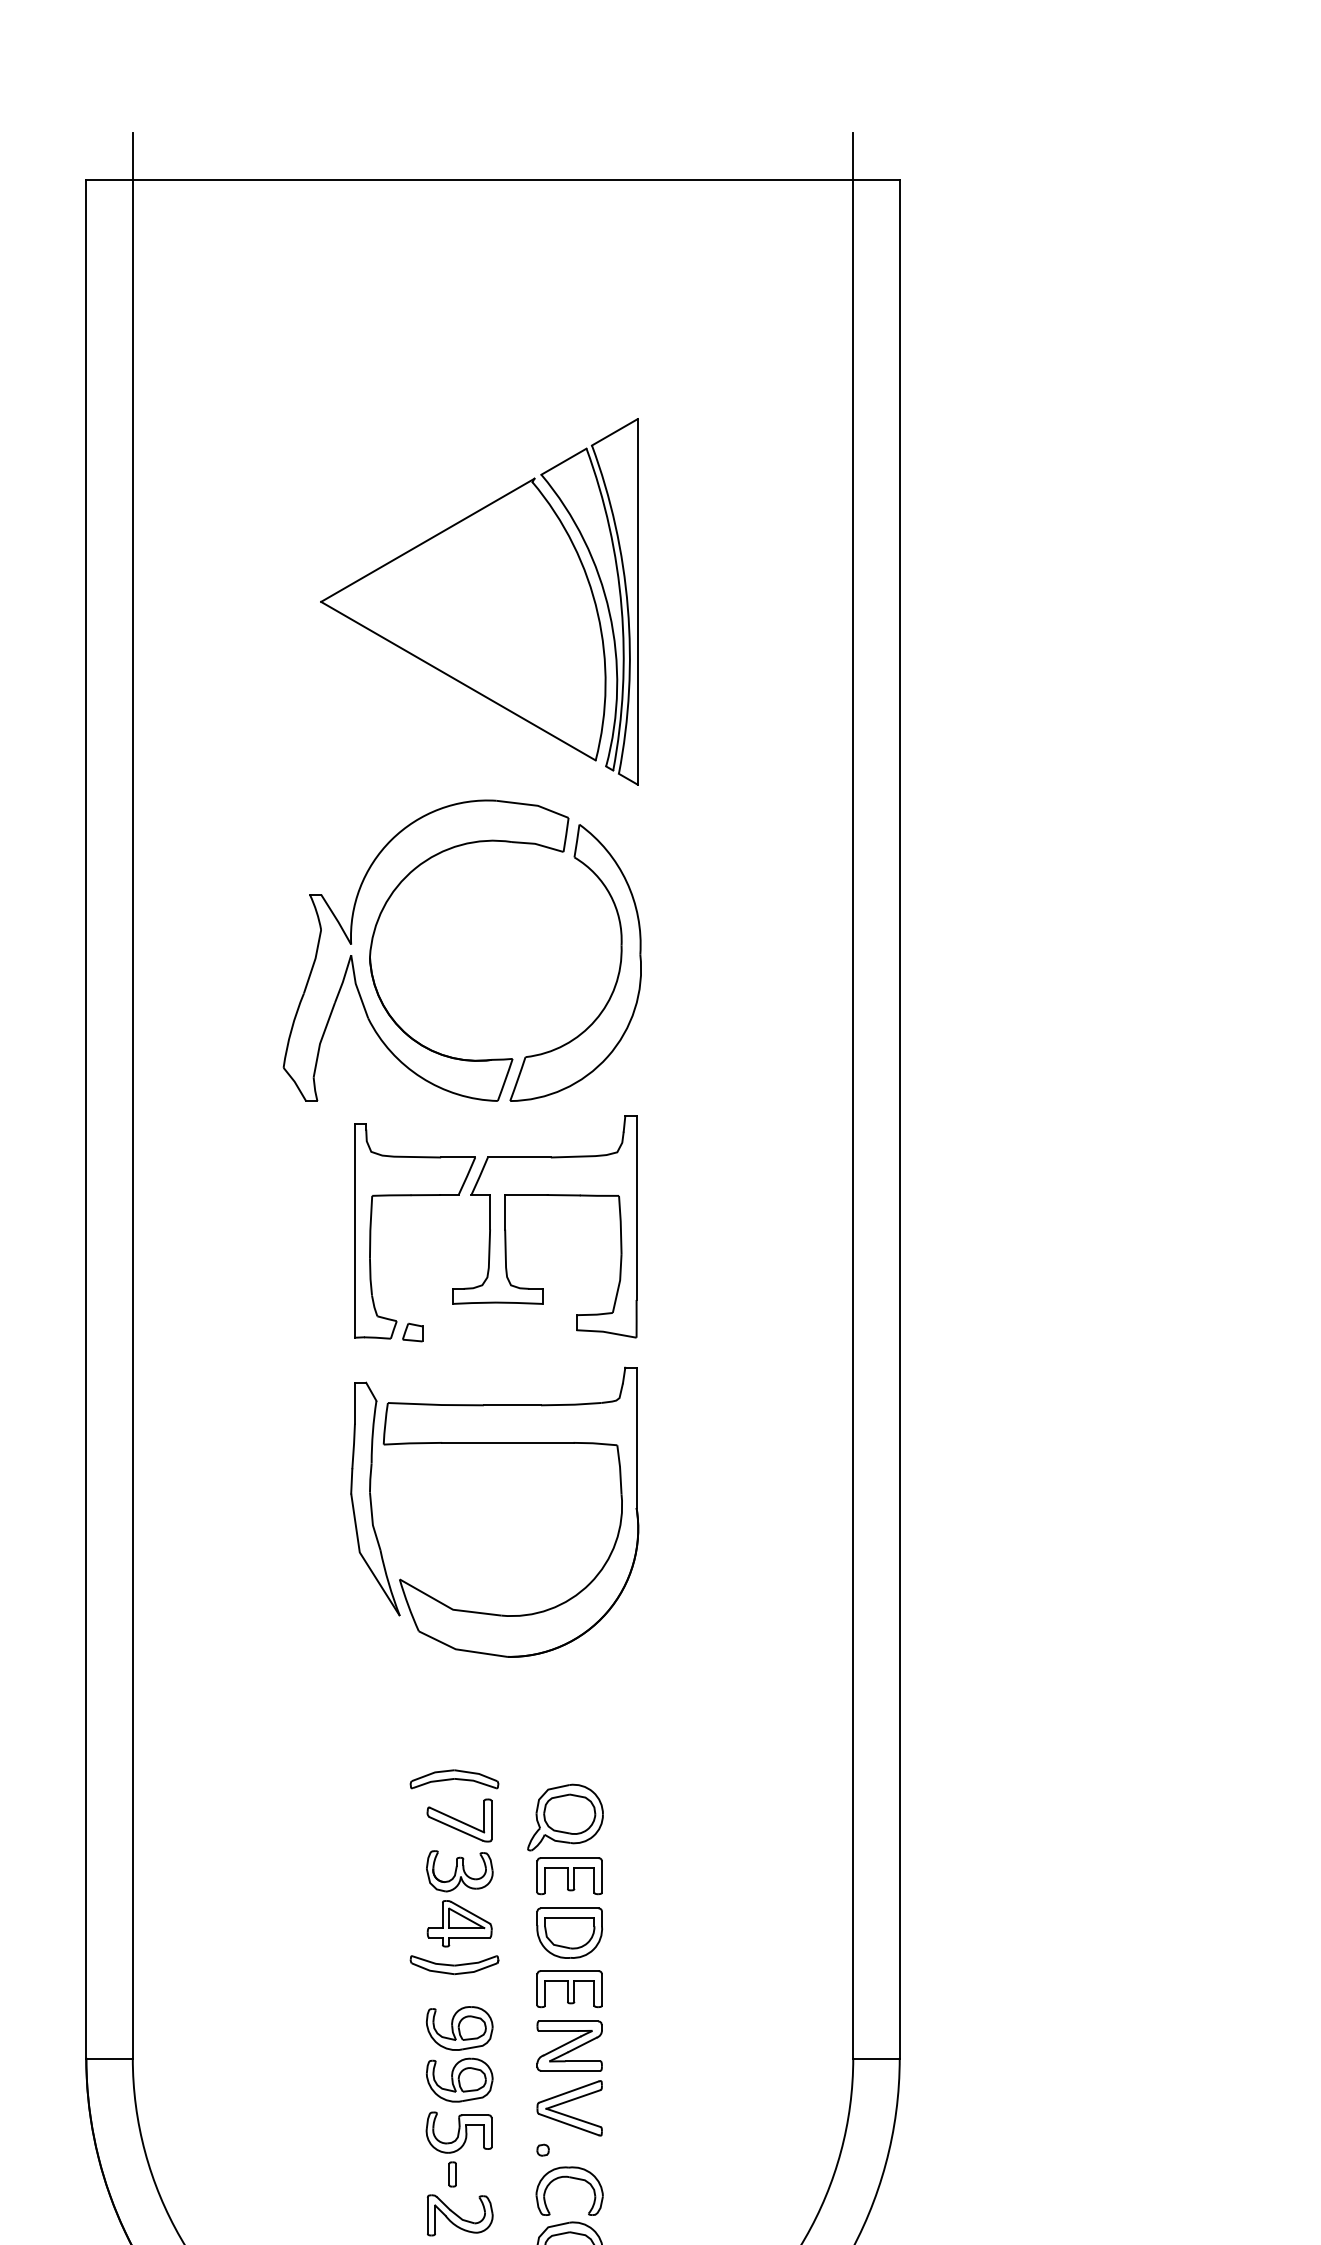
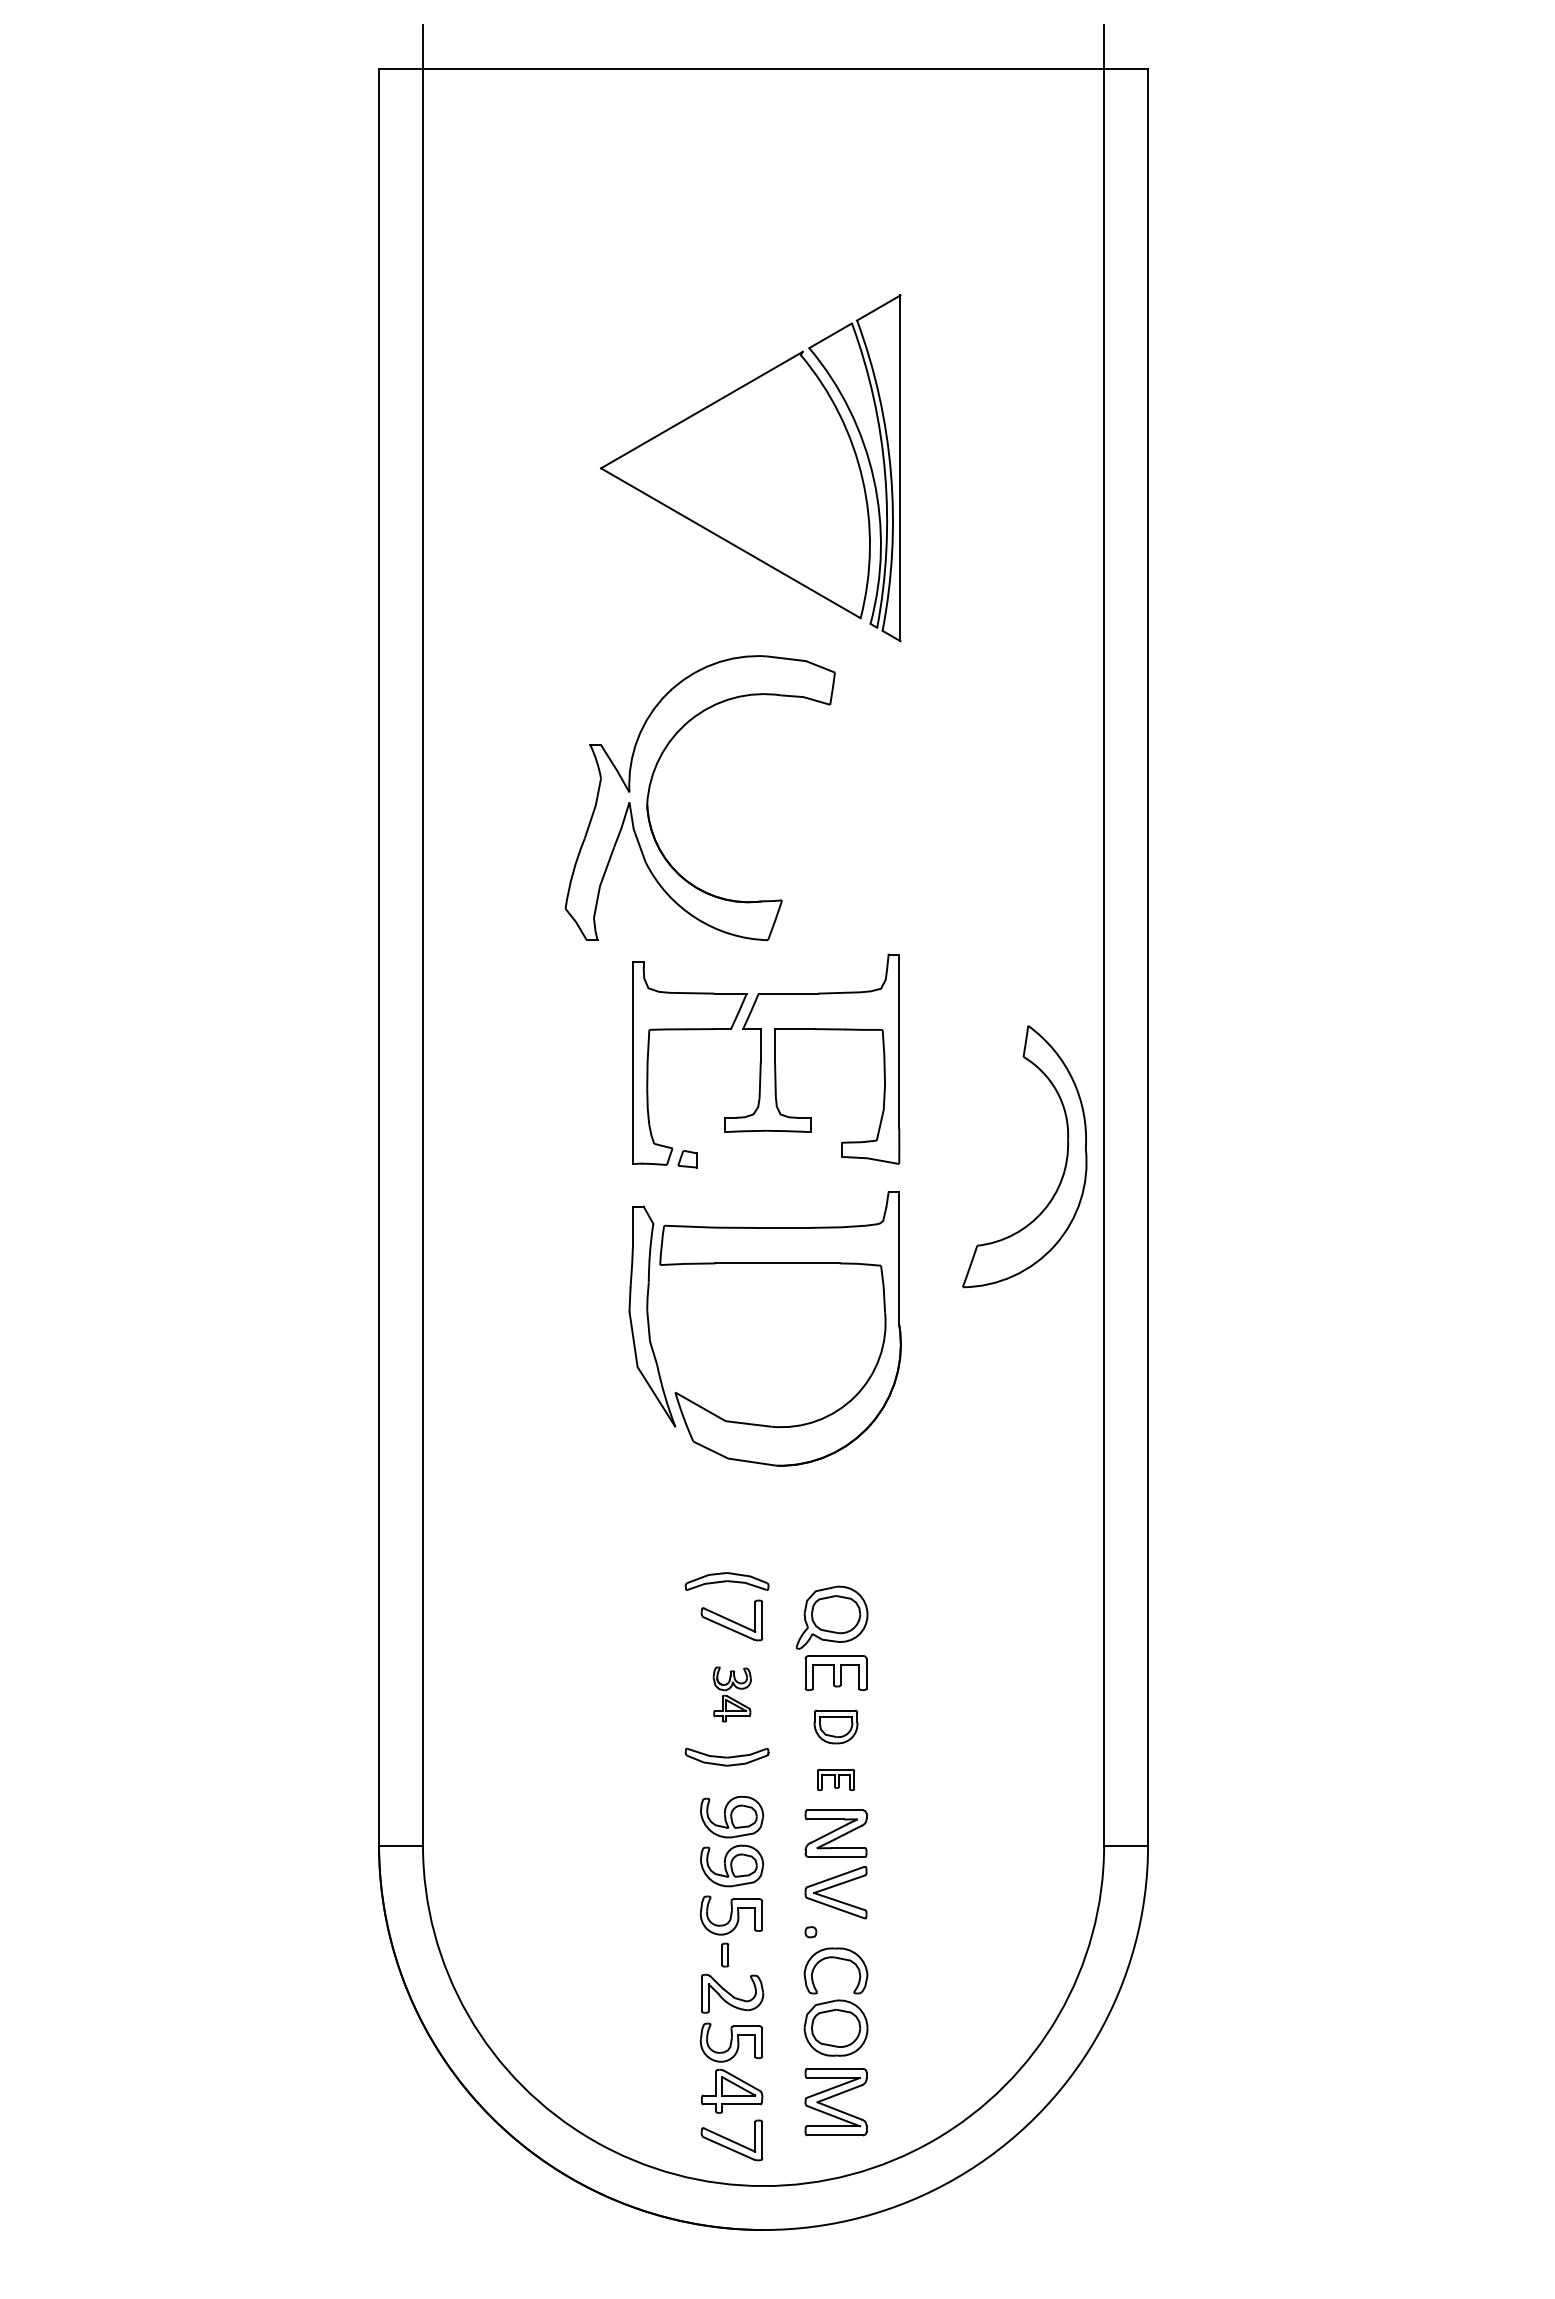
part: (618, 966) -> (1065, 1160), moved
part: (460, 1898) -> (732, 1694), size x0.6
part: (569, 1932) -> (835, 1726), size x0.7
part: (569, 1988) -> (835, 1779), size x0.6

